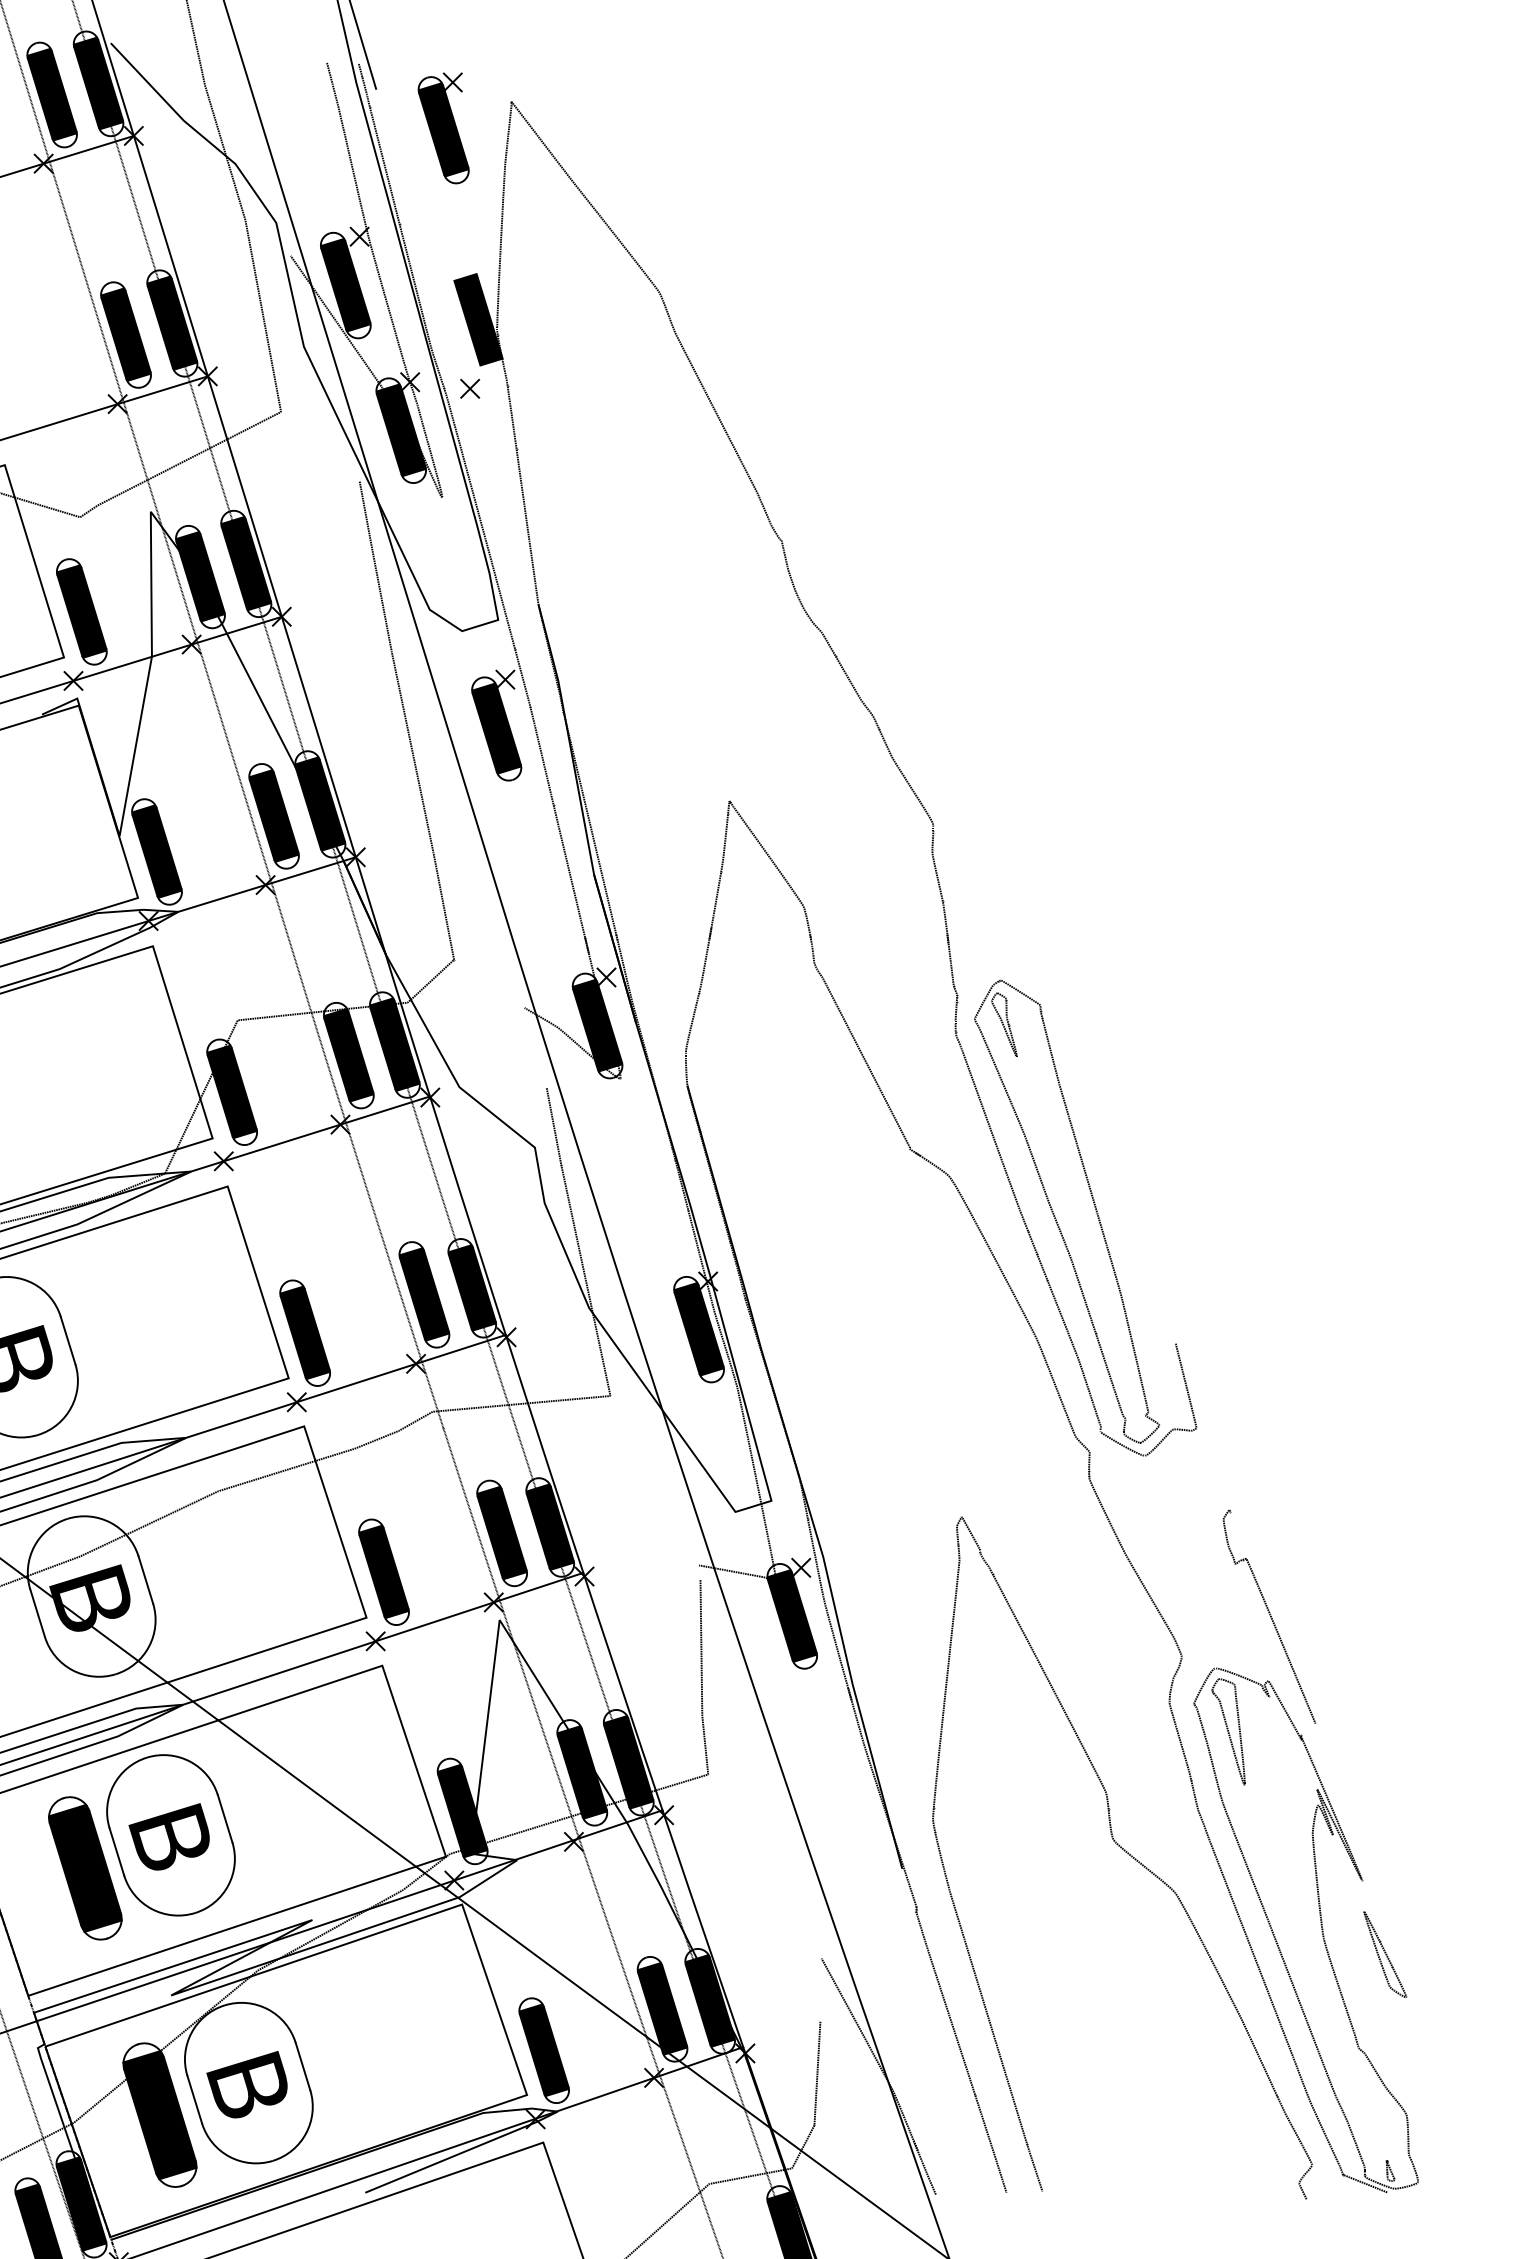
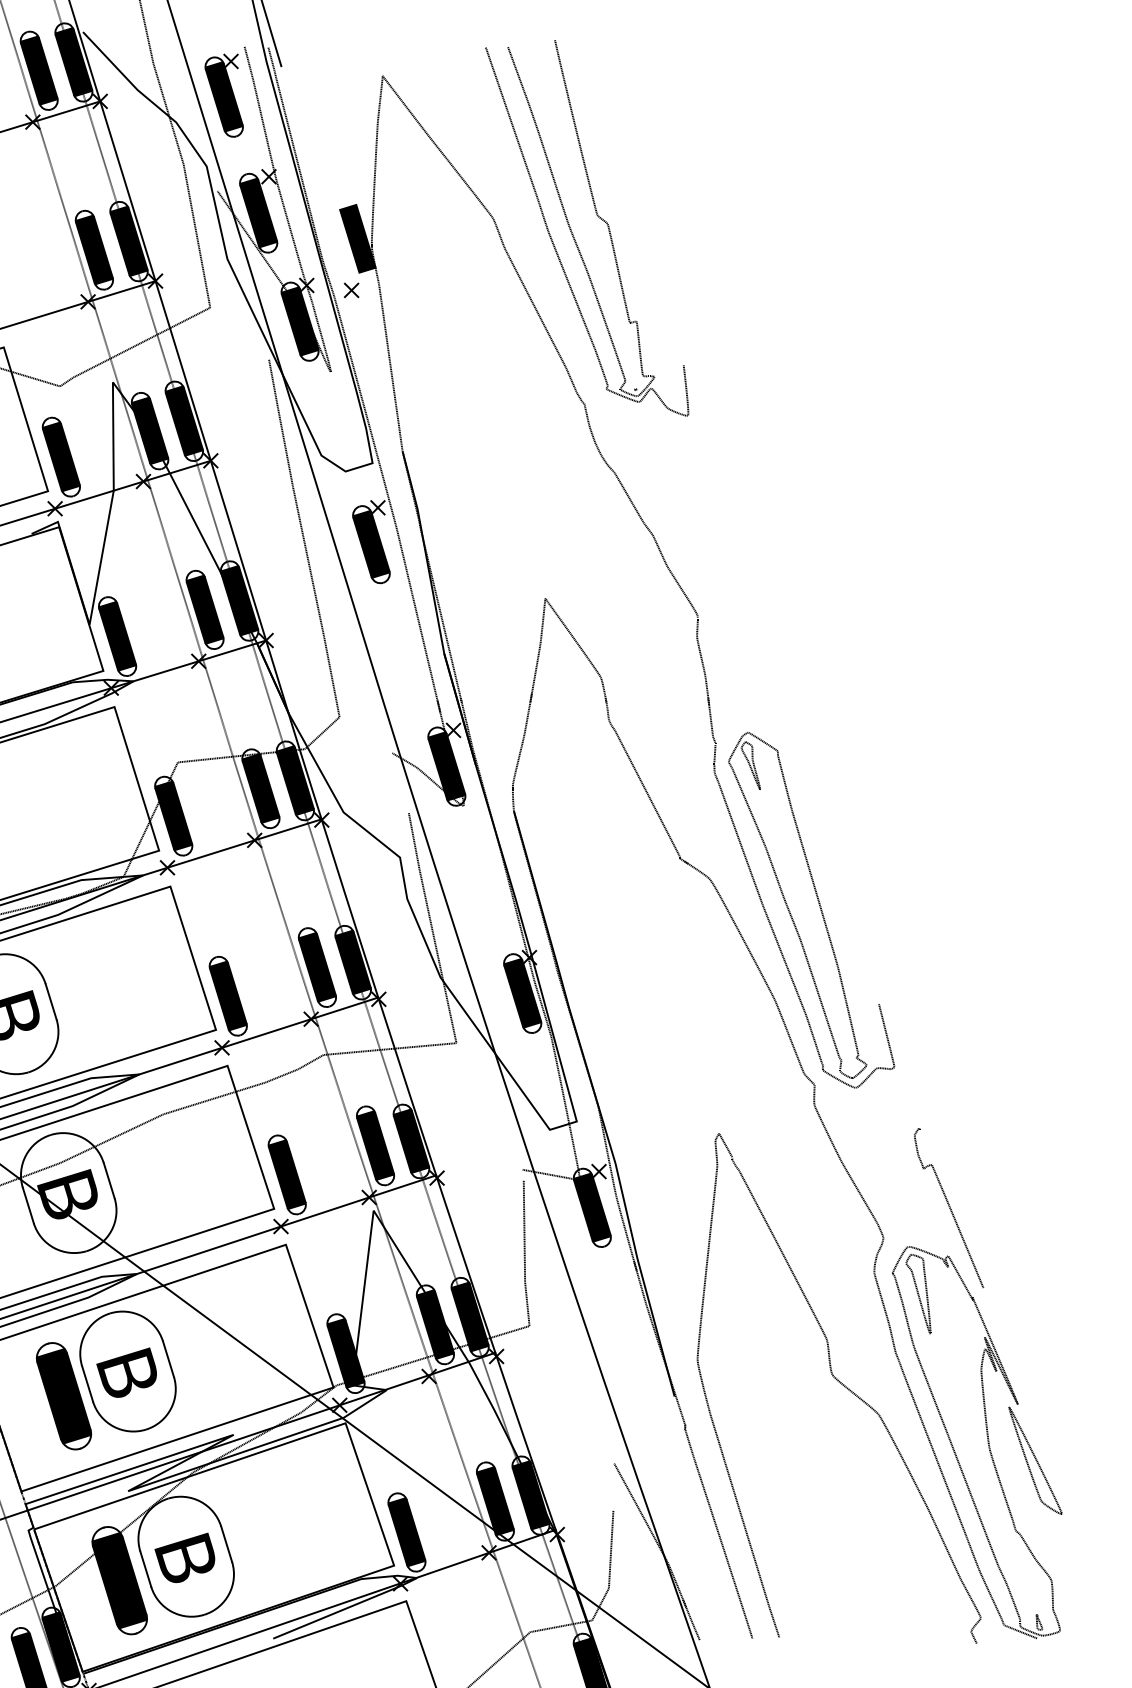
part: (443, 128) -> (224, 95), moved
part: (800, 291) -> (598, 217), added
part: (1385, 1954) -> (1035, 1460), size x1.67

